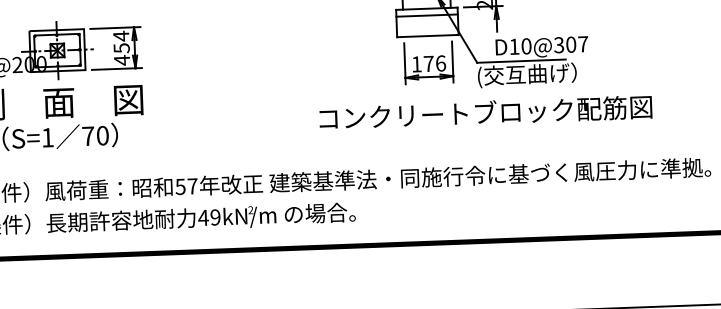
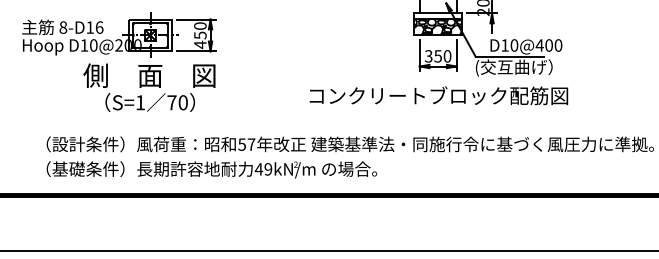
hatch: (427, 25) -> (438, 26), added
text: (121, 36) -> (200, 26), 454 -> 450
text: (570, 44) -> (548, 45), D10@307 -> D10@400
text: (429, 64) -> (438, 56), 176 -> 350
text: (485, 112) -> (438, 95), moved

